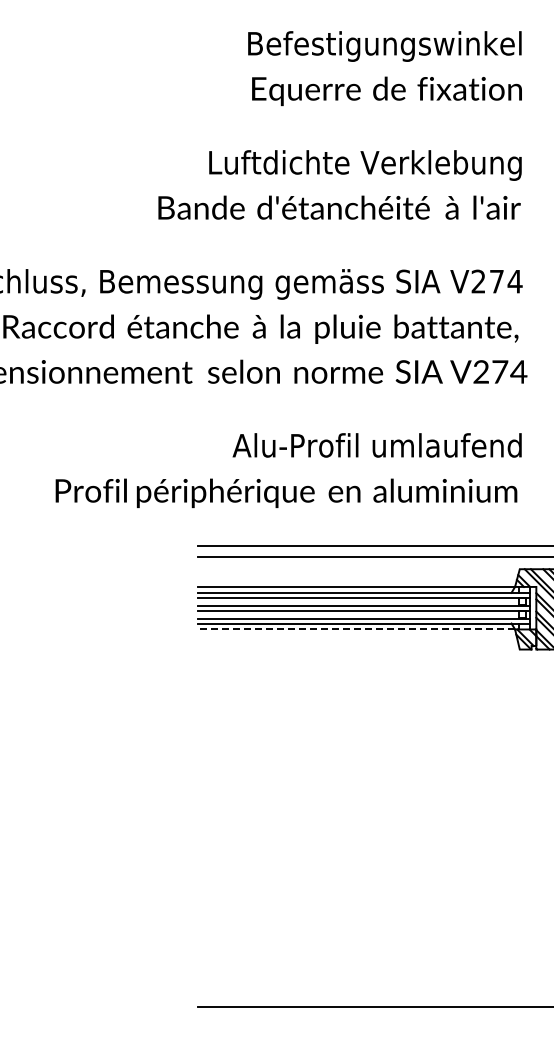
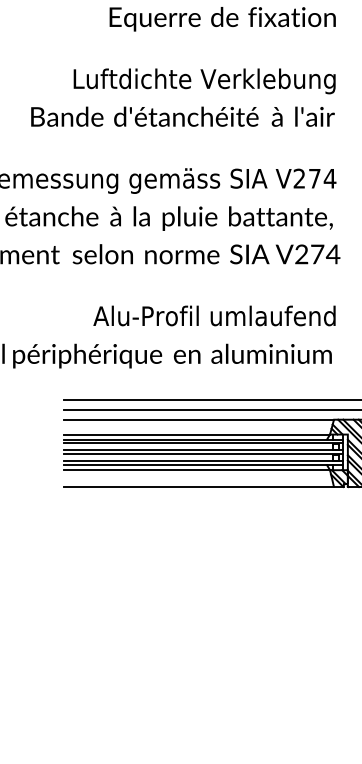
line: (358, 569) -> (198, 419), added
line: (356, 629) -> (197, 470), dashed -> solid
line: (358, 649) -> (198, 486), added

